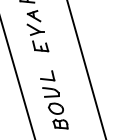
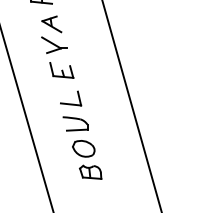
part: (54, 99) -> (81, 134), moved

